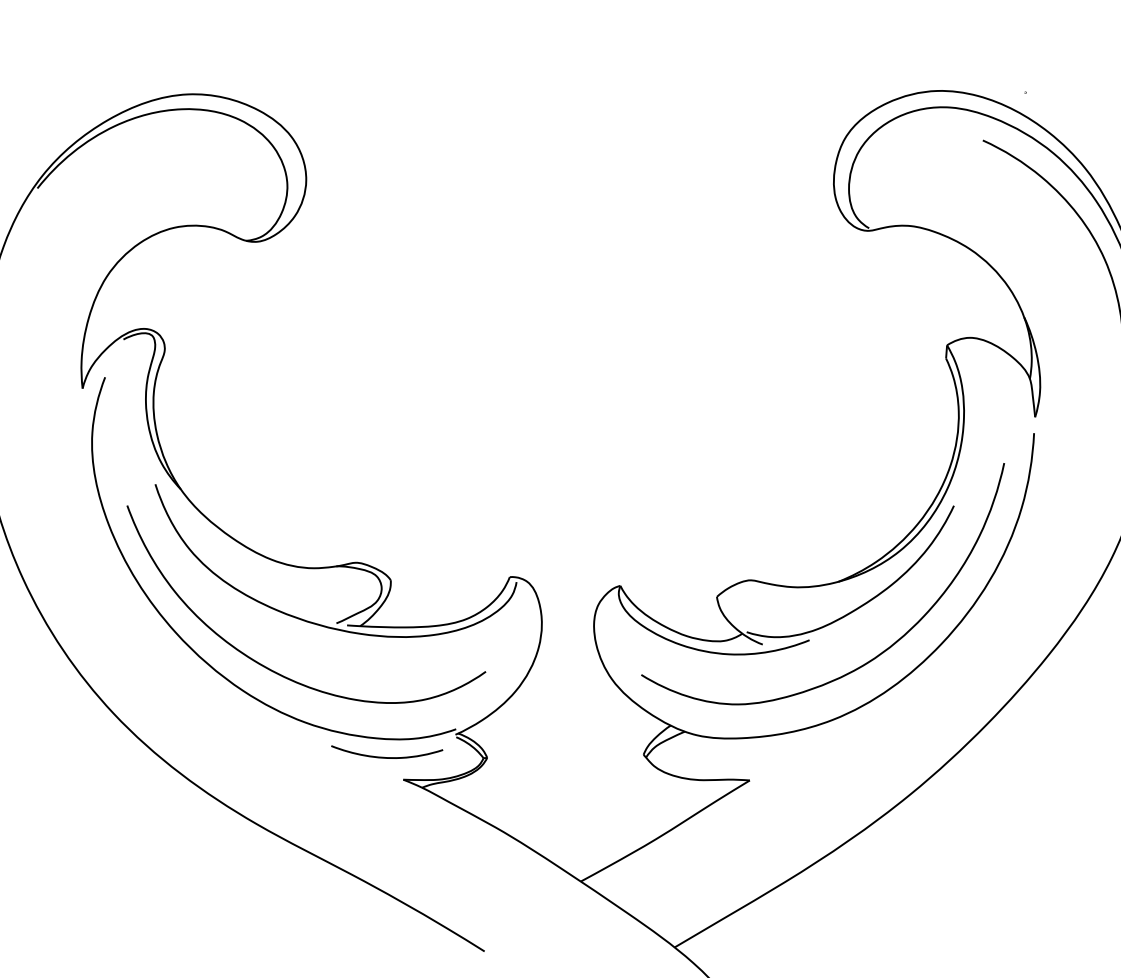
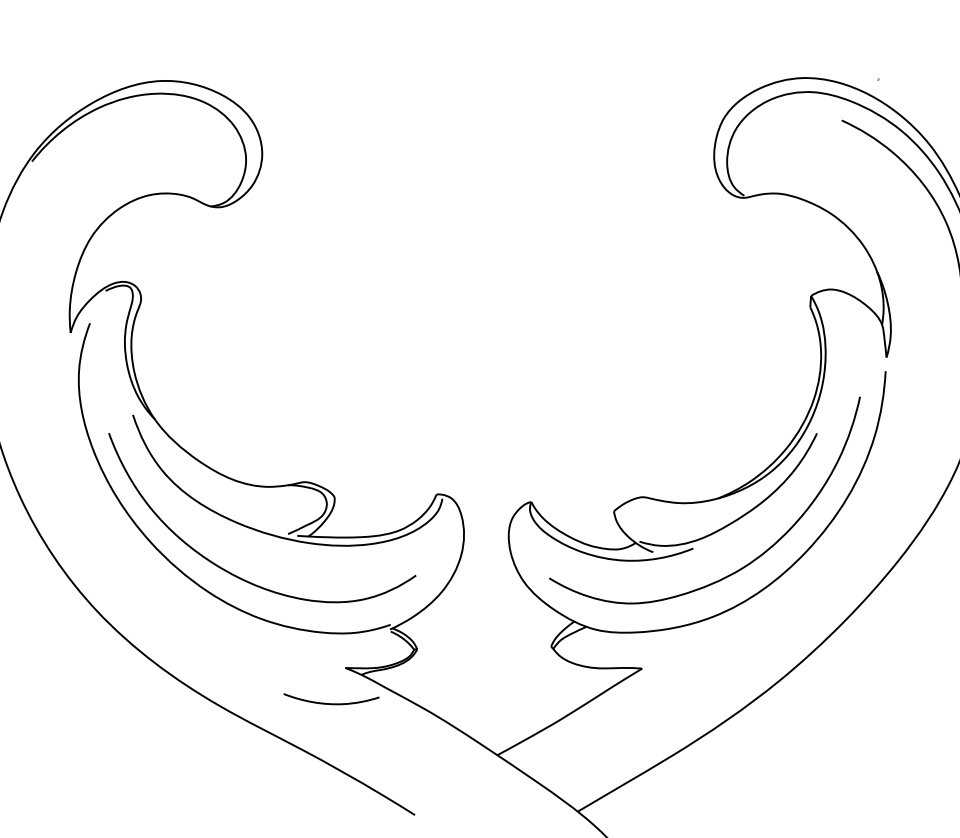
curve: (384, 756) -> (329, 702), moved

